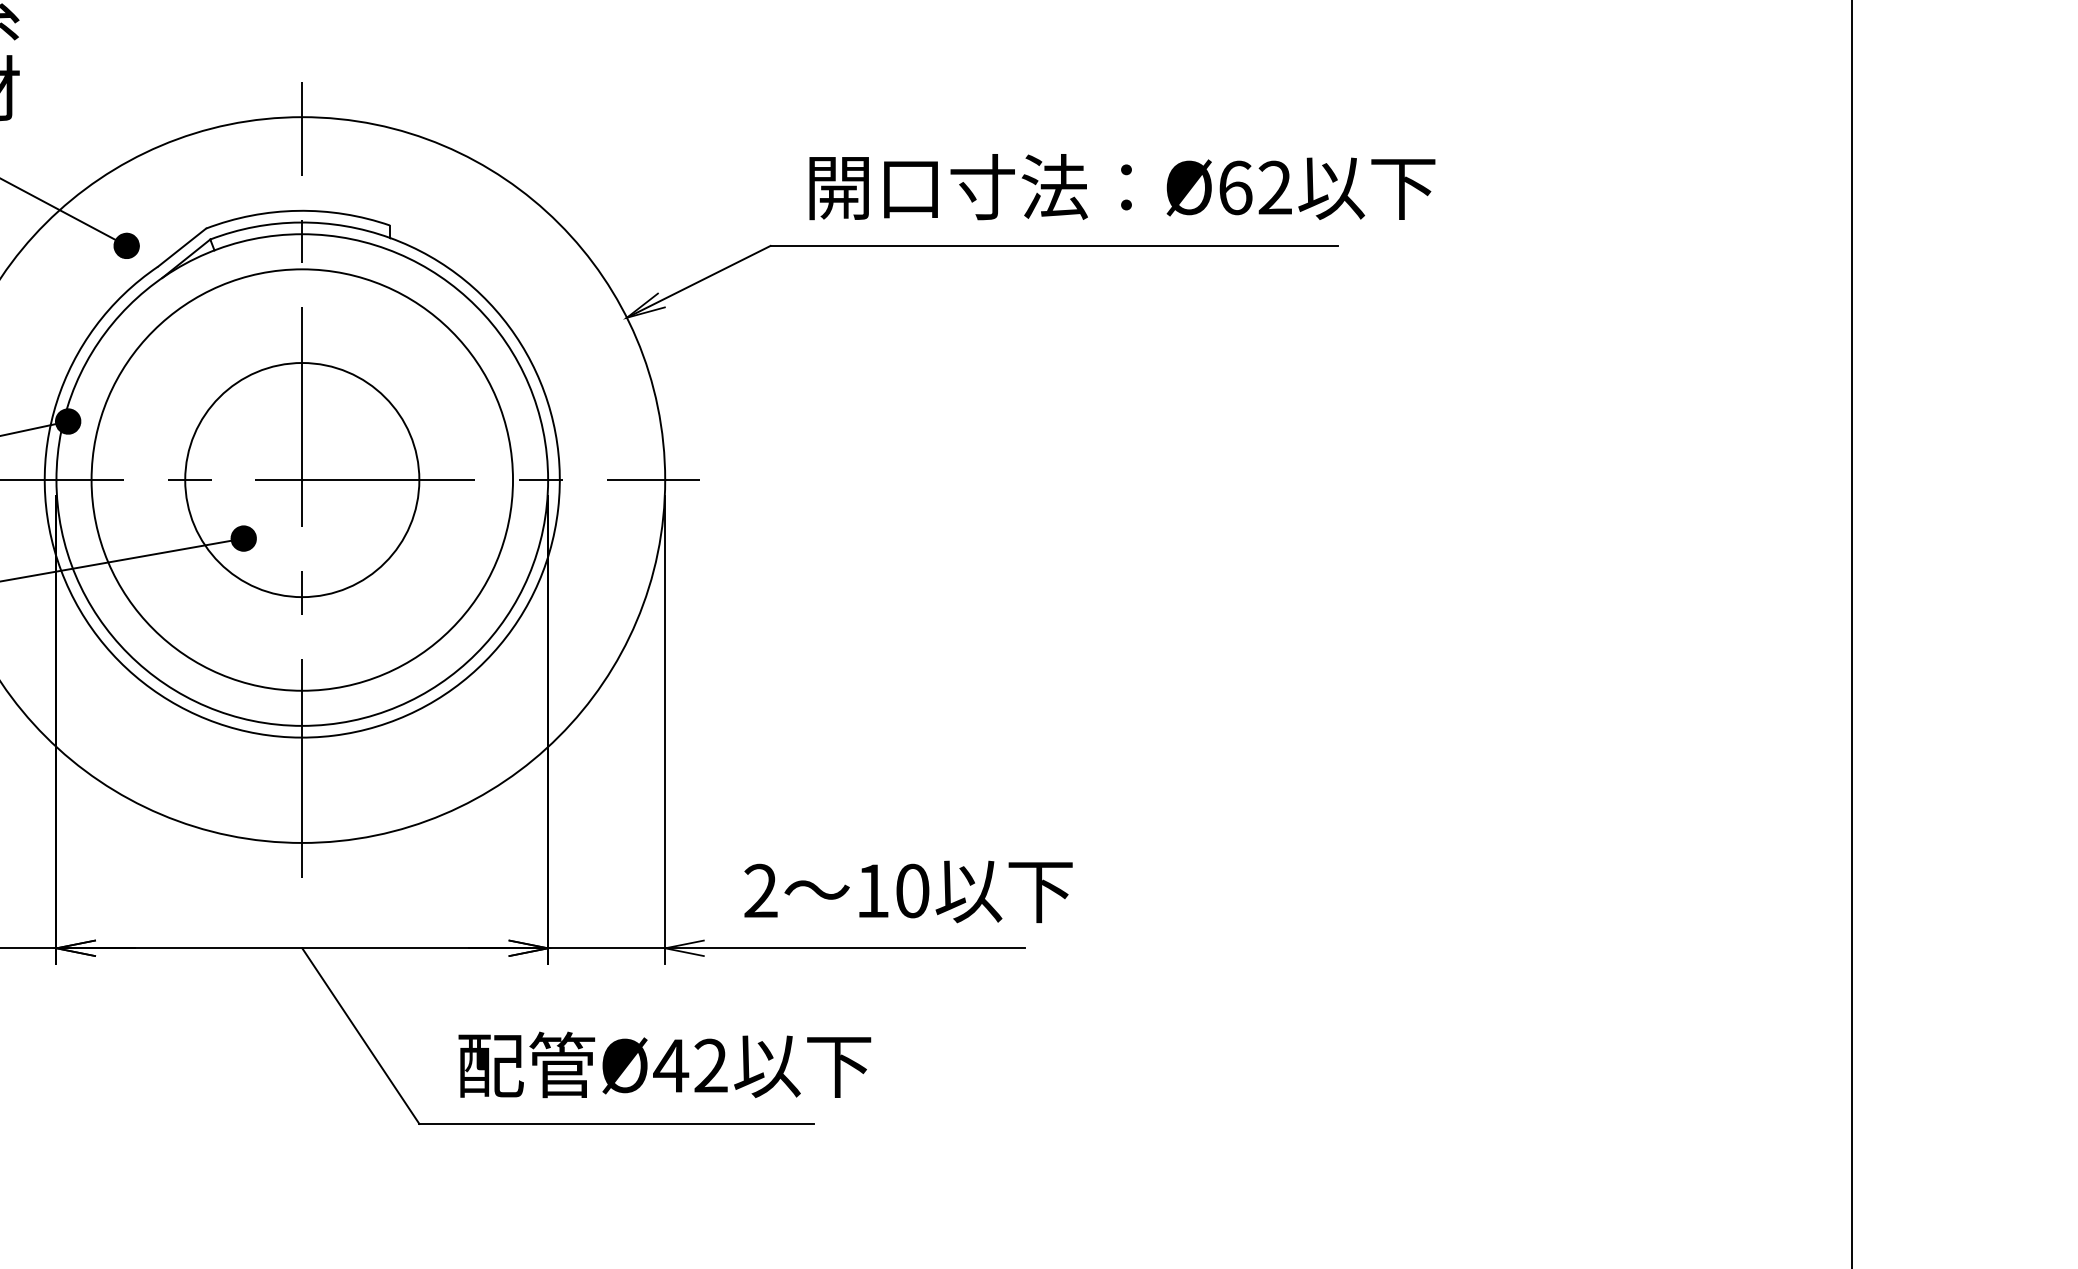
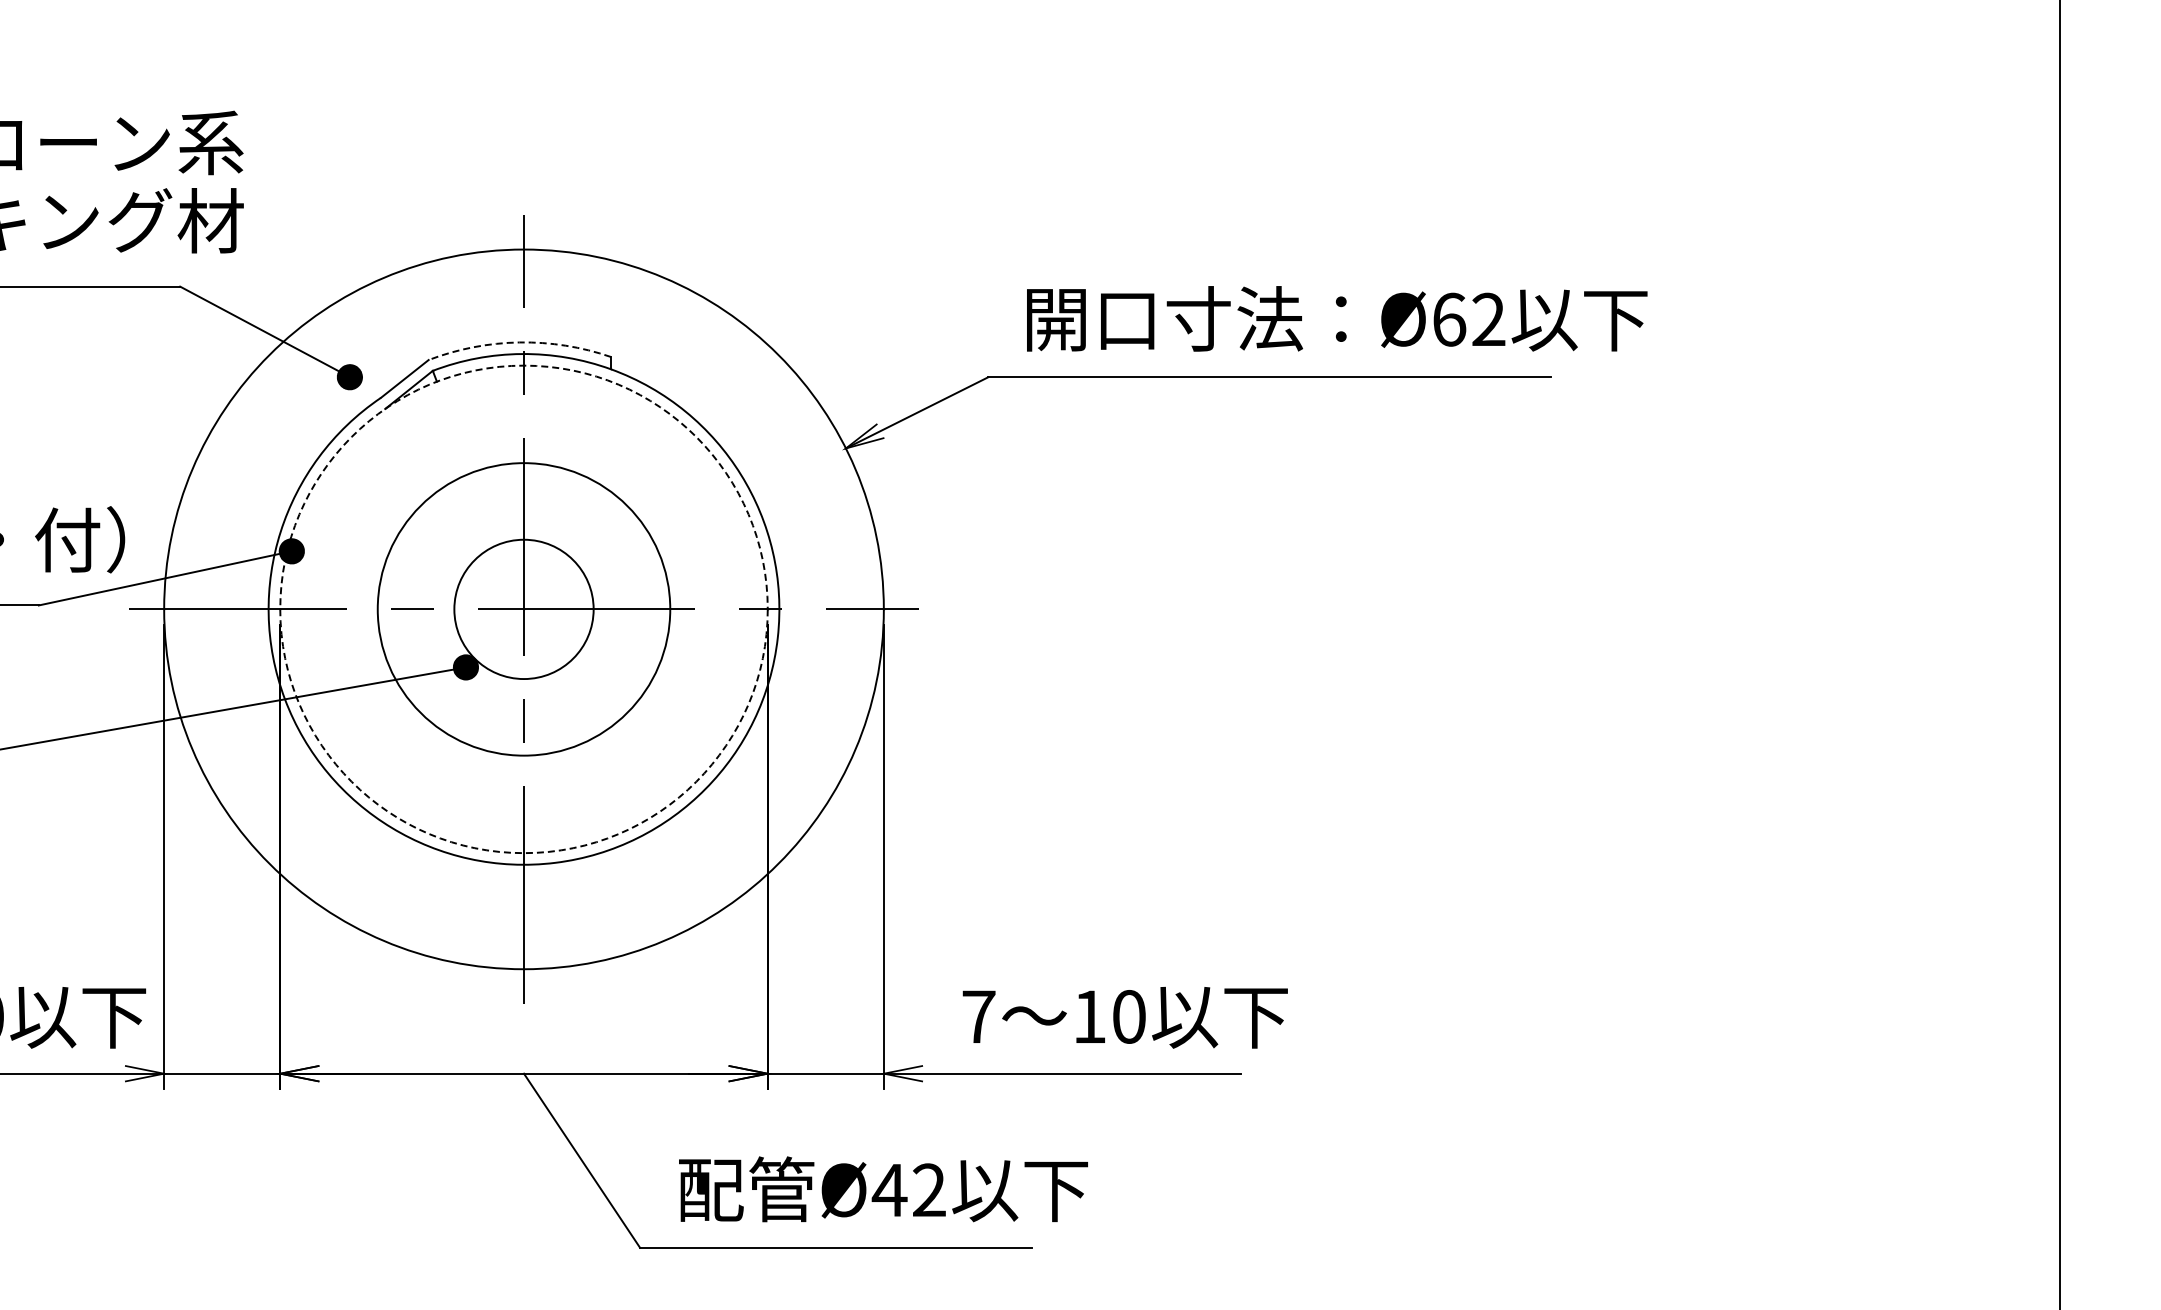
arc: (297, 210) -> (519, 342), solid -> dashed
circle: (301, 480) -> (523, 609), size x0.6
circle: (301, 480) -> (523, 609), size x0.7
circle: (301, 480) -> (523, 609), solid -> dashed
text: (760, 890) -> (978, 1016), 2 -> 7

